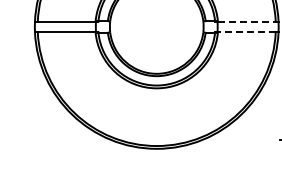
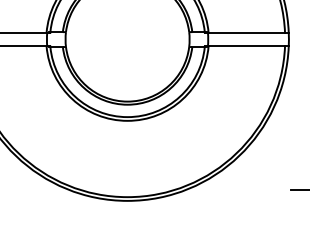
line: (246, 21) -> (246, 32), dashed -> solid
line: (246, 32) -> (246, 46), dashed -> solid

